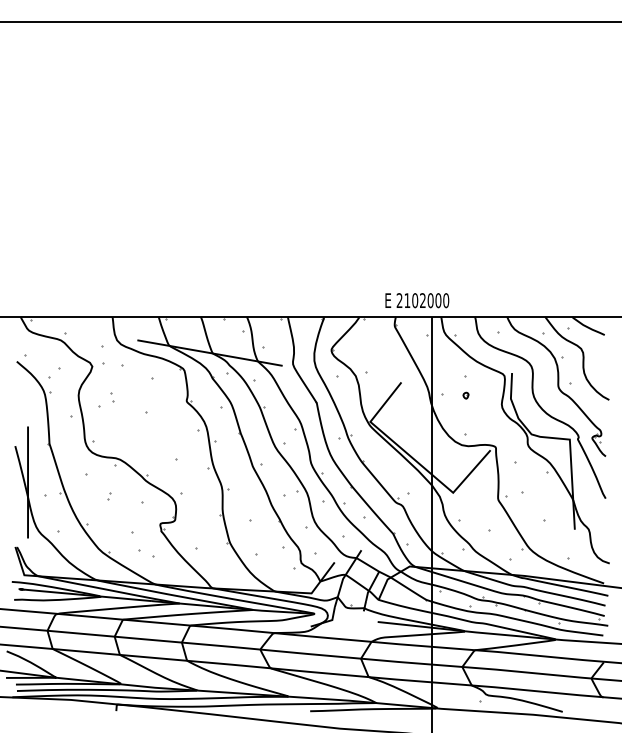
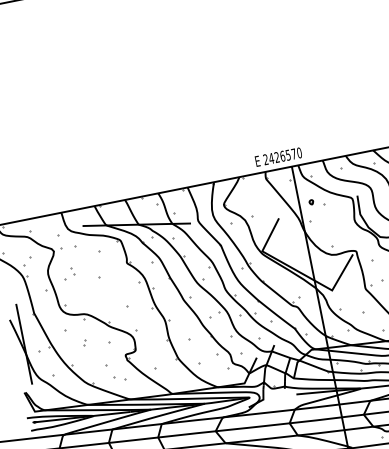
text: (422, 300) -> (282, 156), 2102000 -> 2426570
part: (465, 395) -> (311, 202), moved

